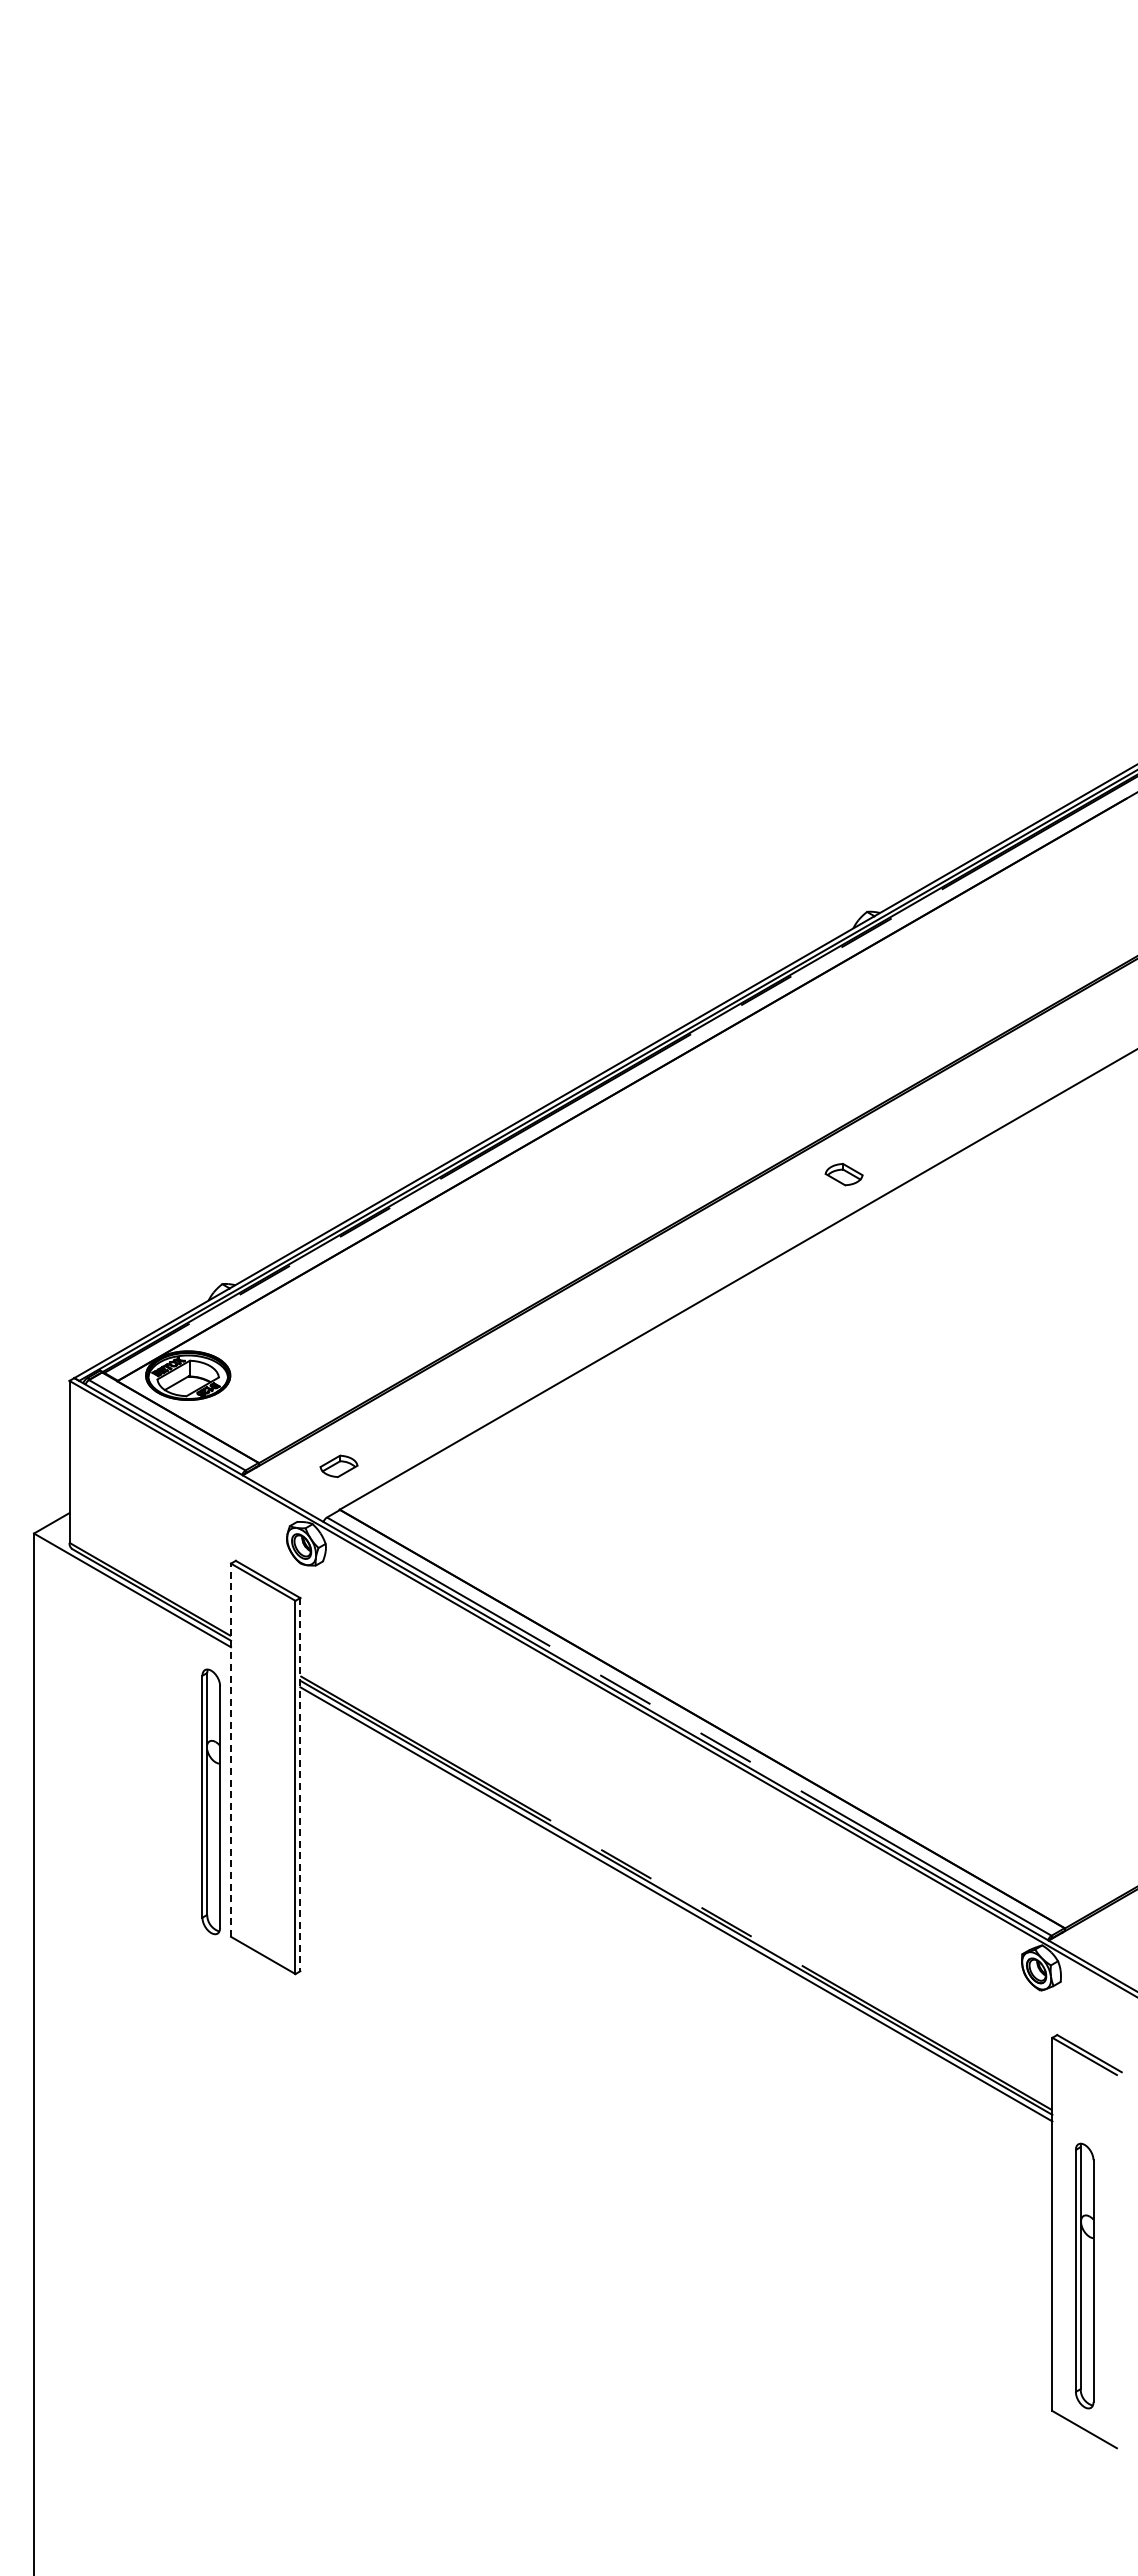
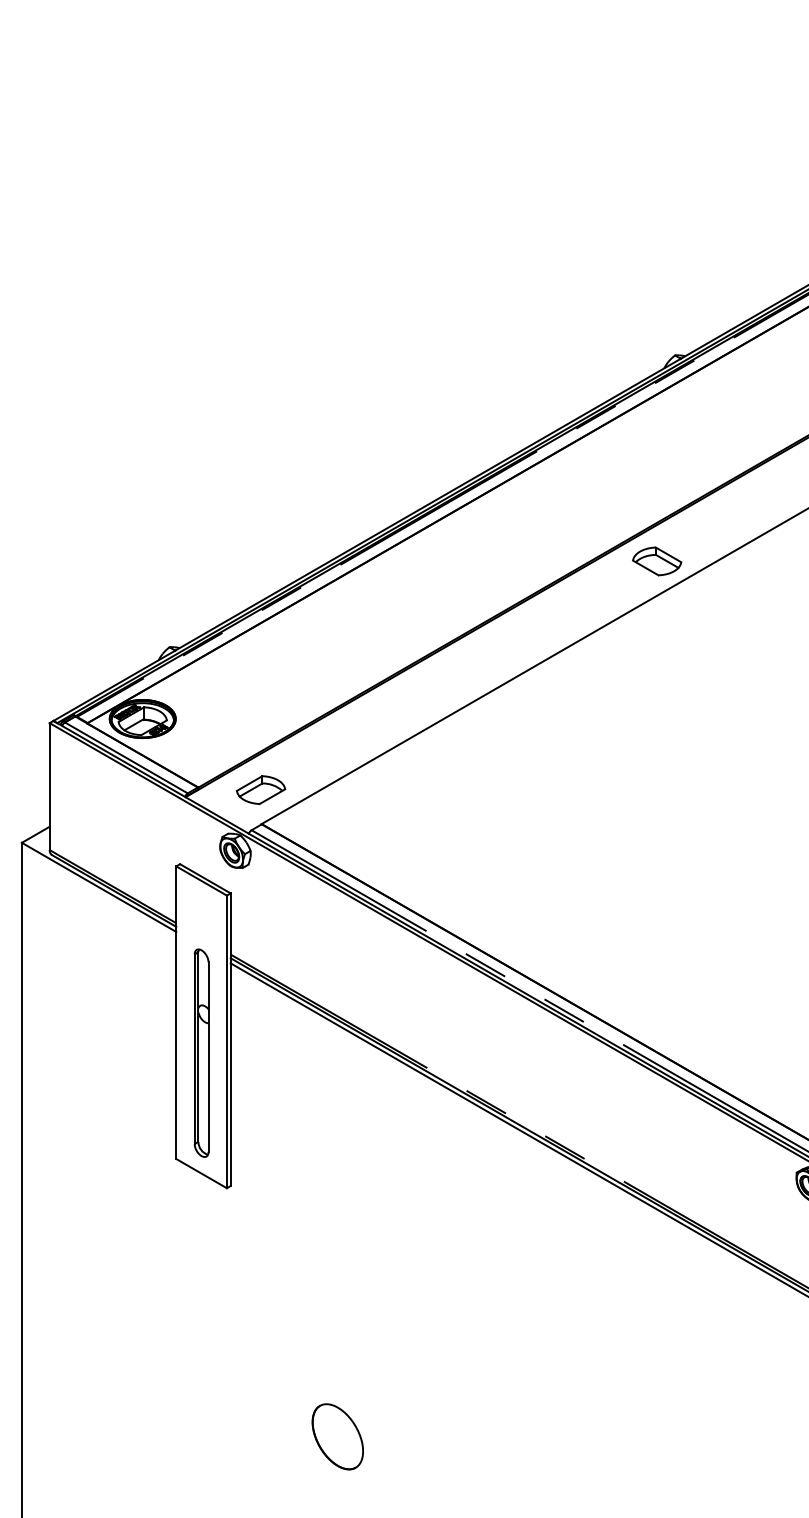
part: (843, 1174) -> (656, 561), size x1.67
part: (338, 1466) -> (260, 790), size x1.67
line: (231, 1750) -> (176, 1012), dashed -> solid
line: (300, 1784) -> (230, 1039), dashed -> solid
part: (210, 1801) -> (201, 1052), moved
part: (436, 2290) -> (337, 1436), added

